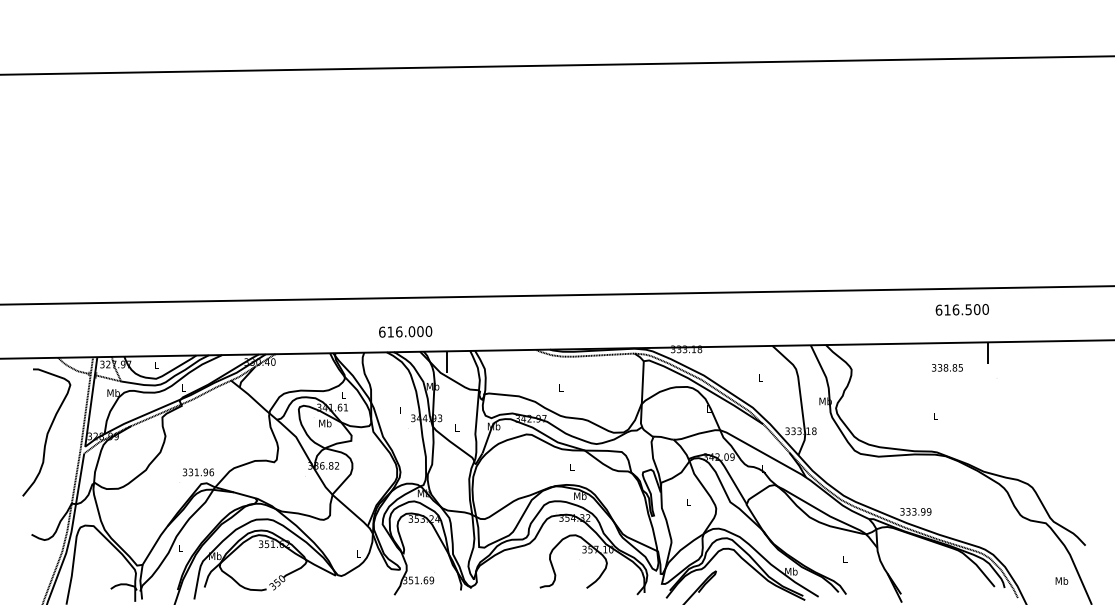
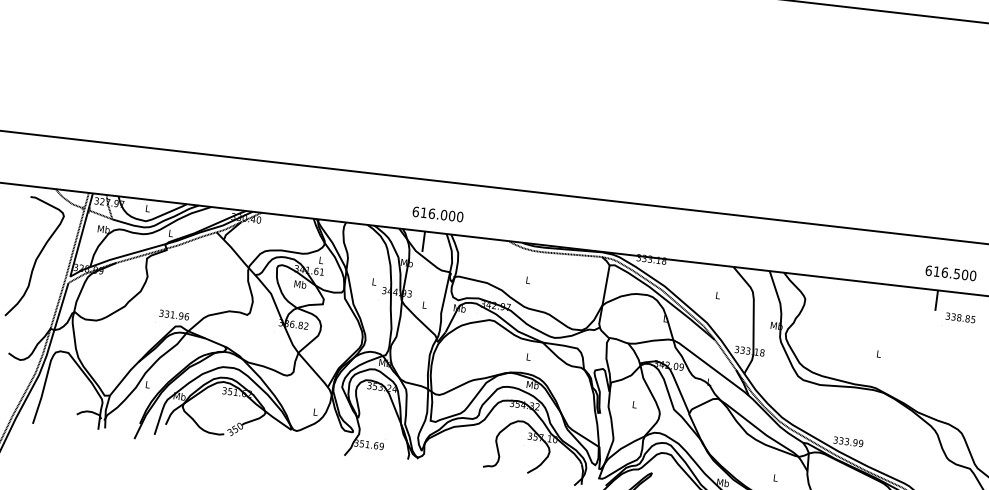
text: (961, 309) -> (950, 272), moved
text: (405, 331) -> (437, 214), moved
text: (947, 367) -> (960, 317), moved

